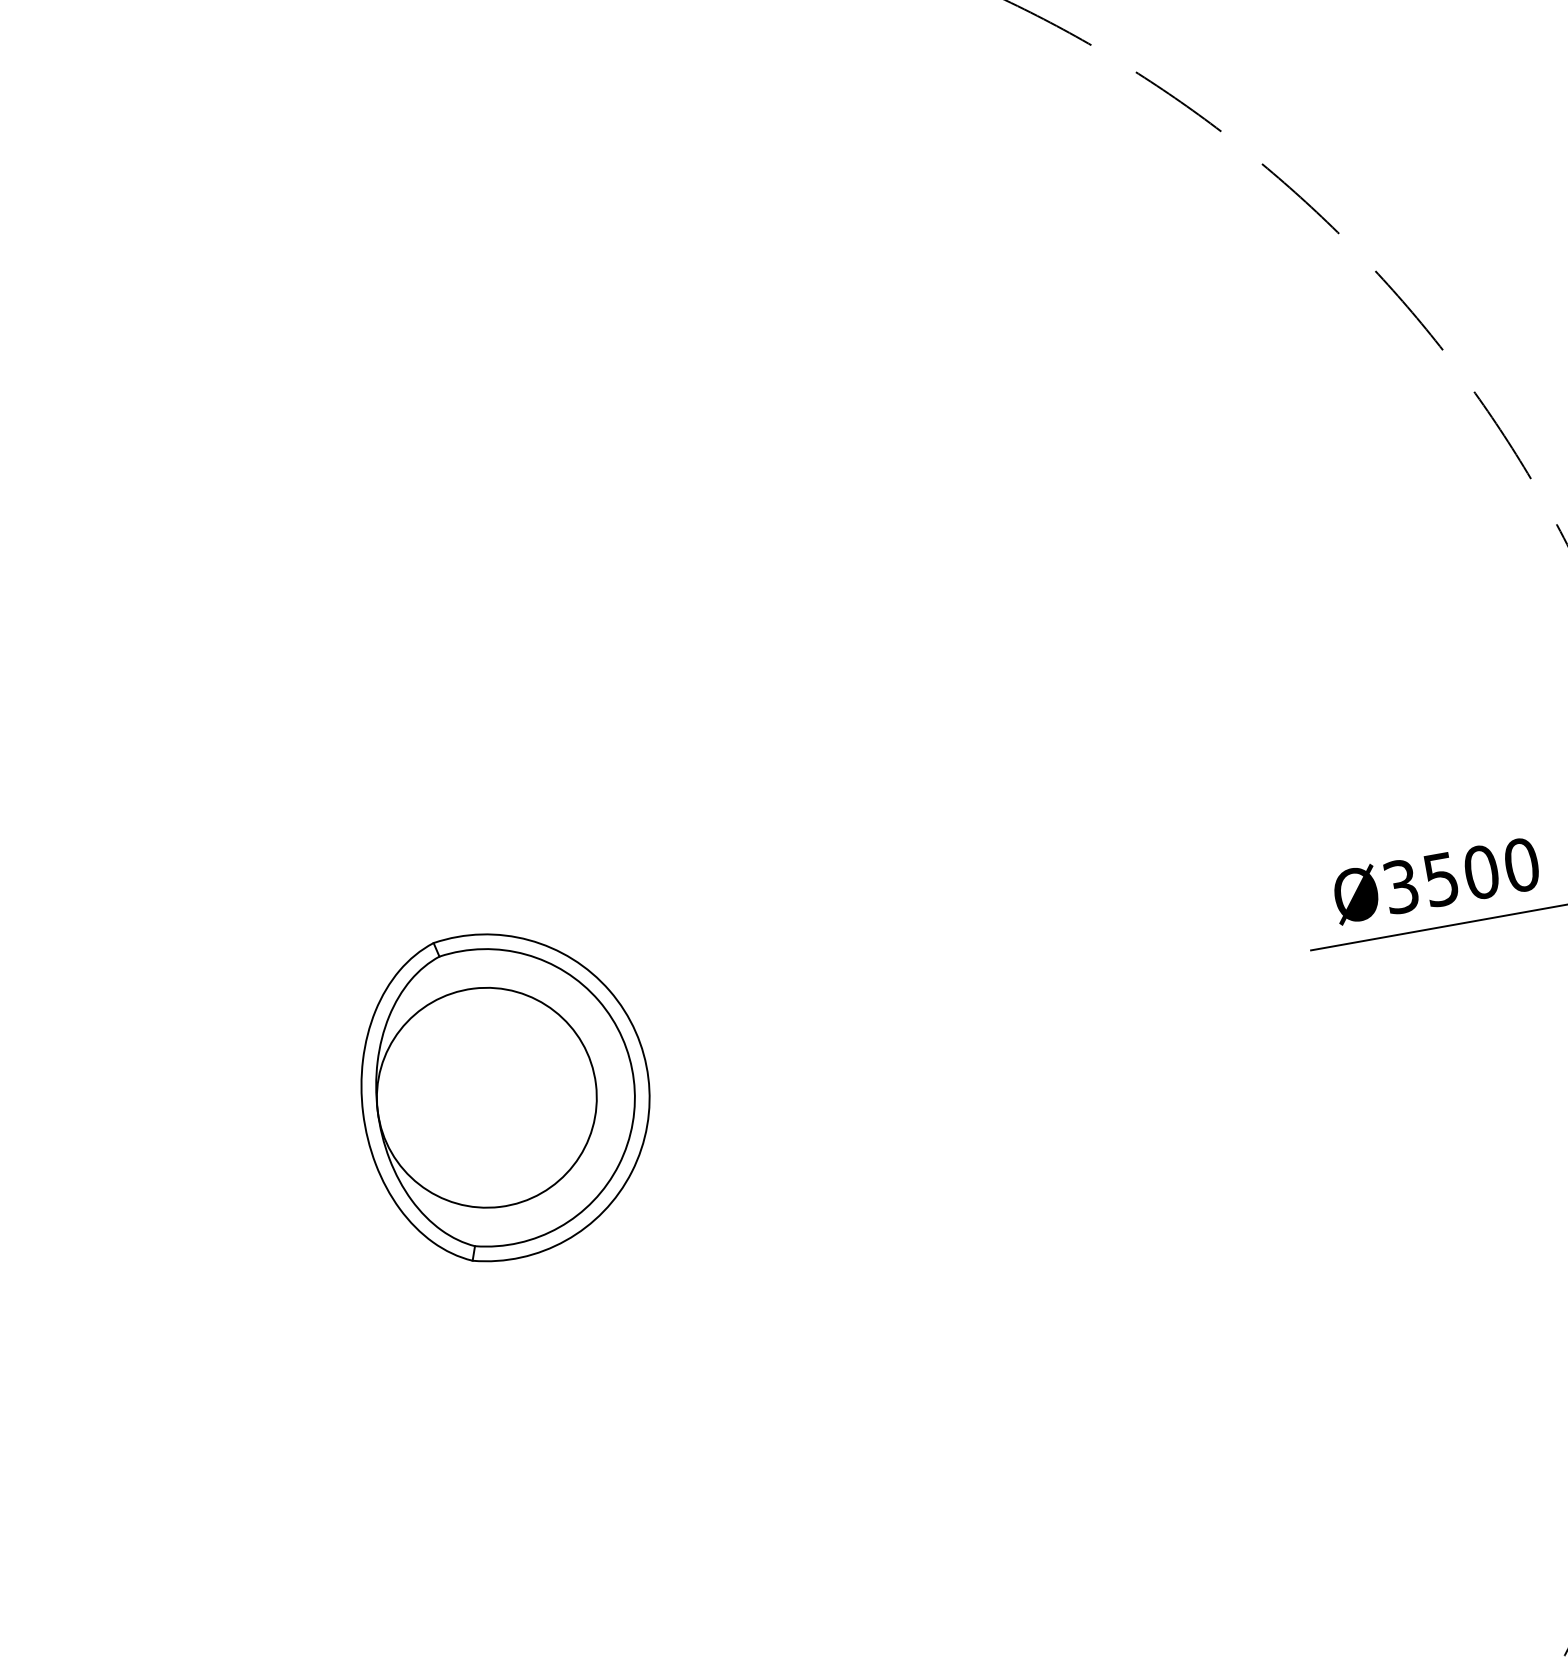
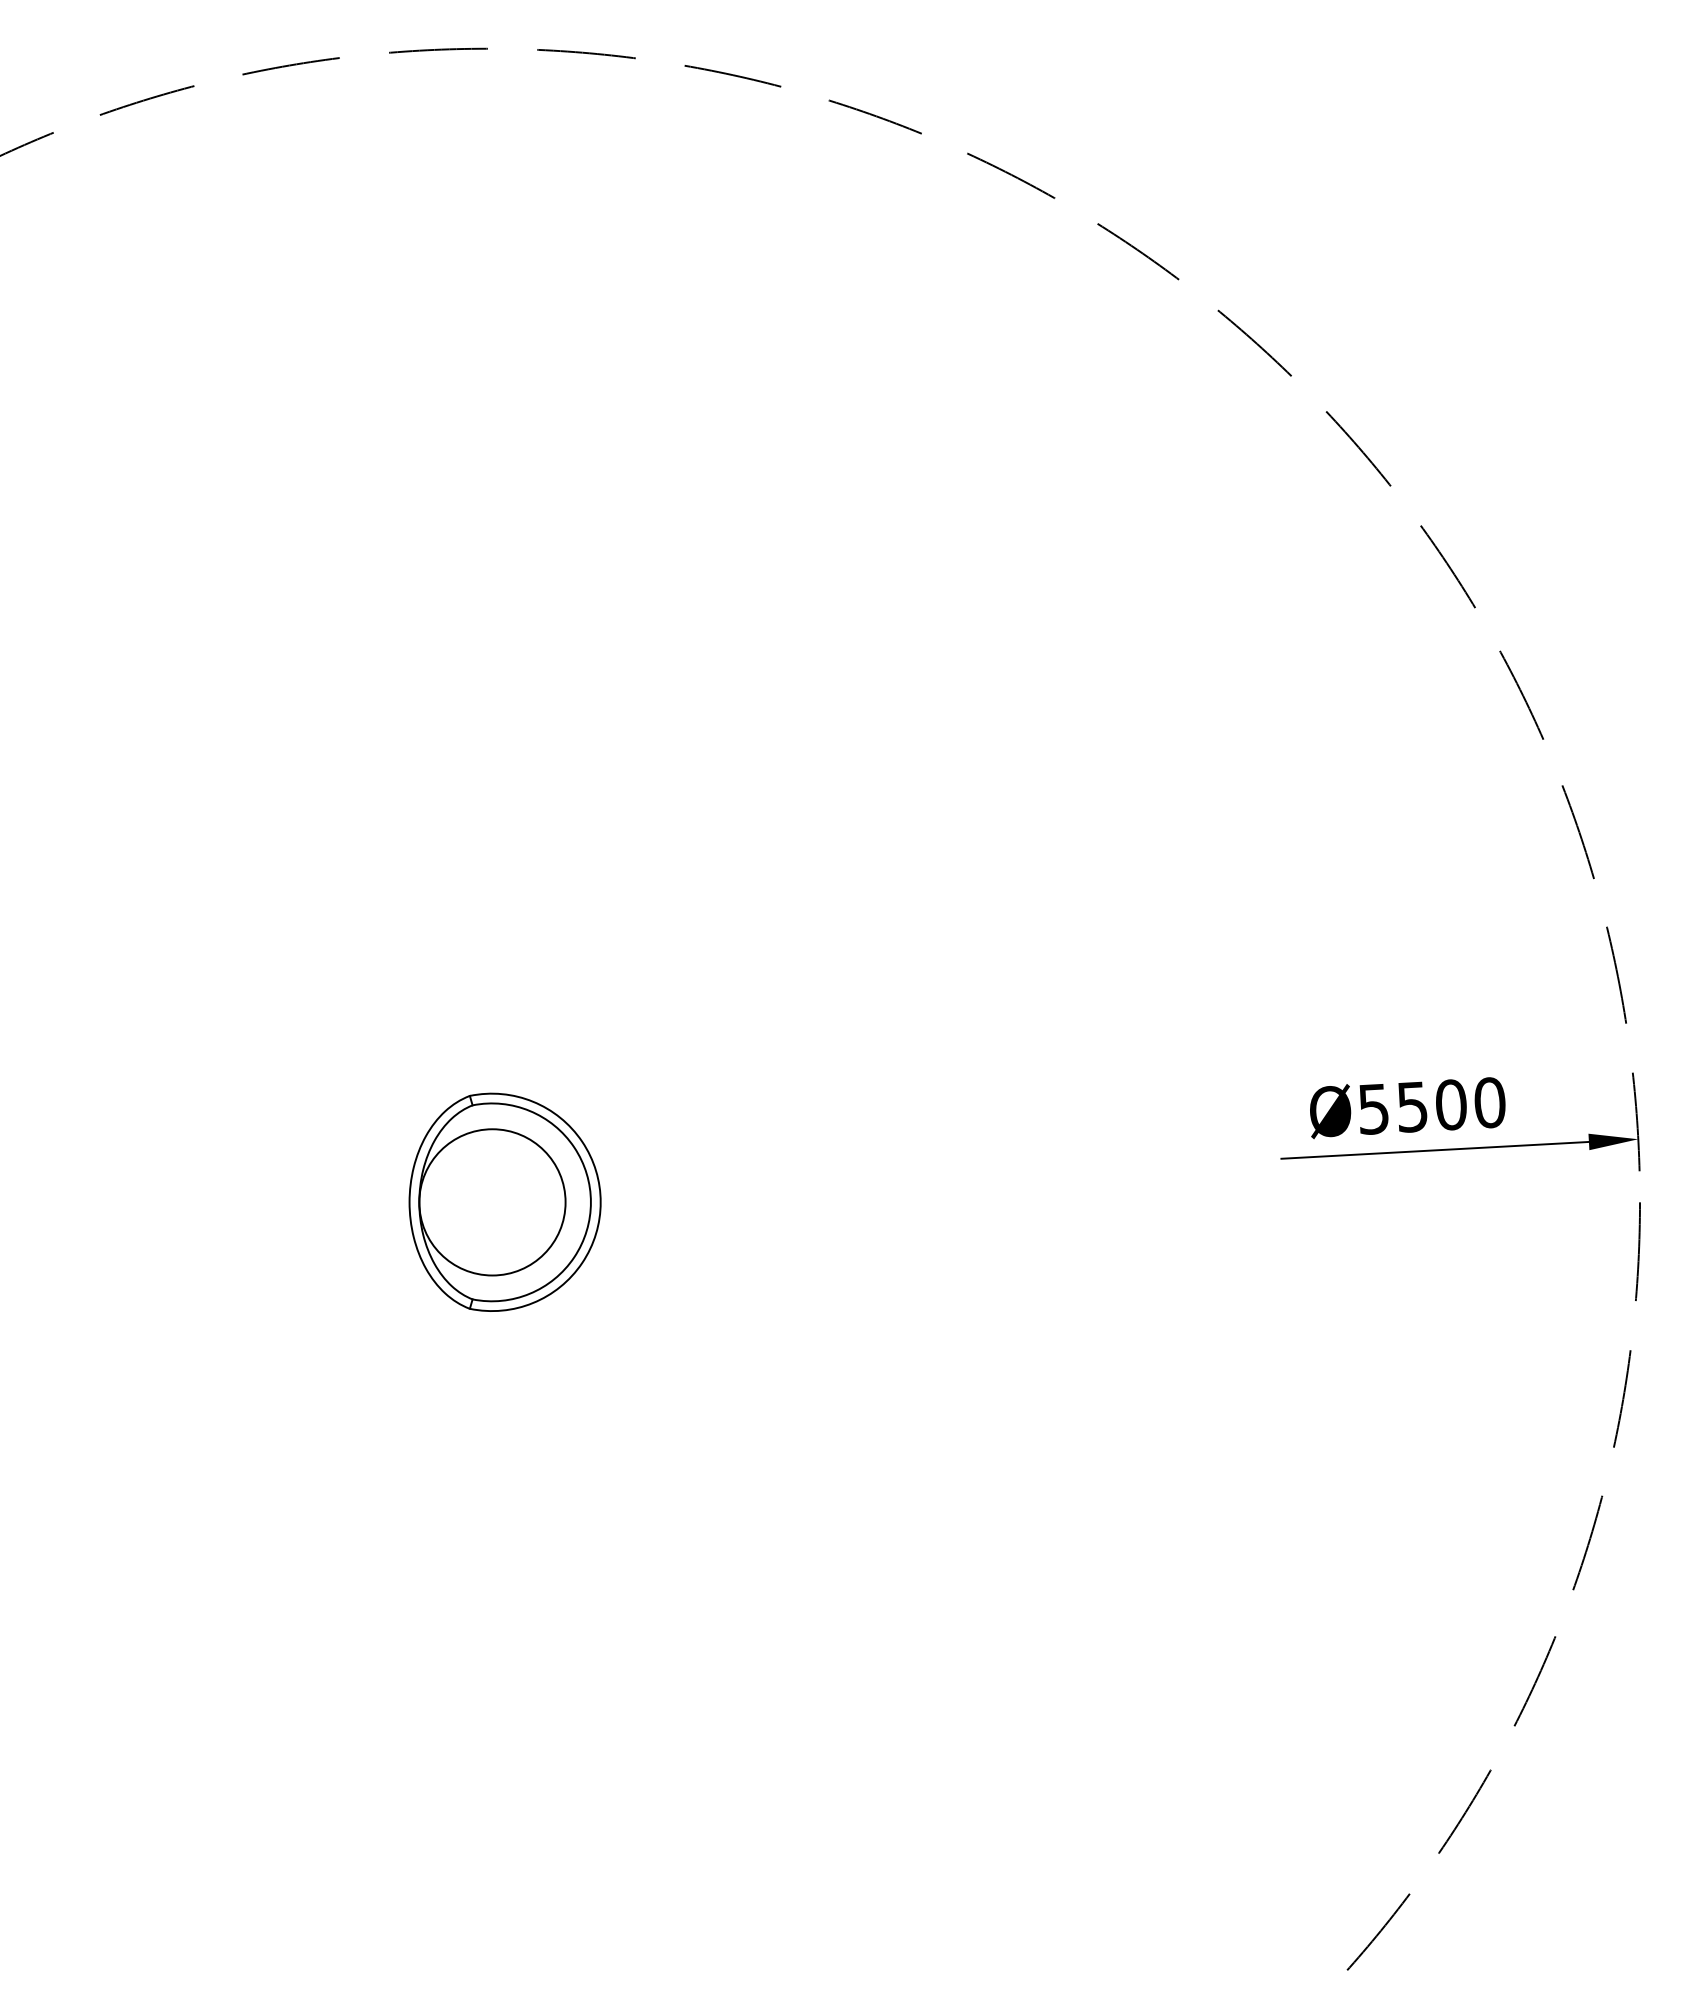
text: (1400, 886) -> (1373, 1108), Ø3500 -> Ø5500
part: (505, 1095) -> (504, 1202), size x0.7

